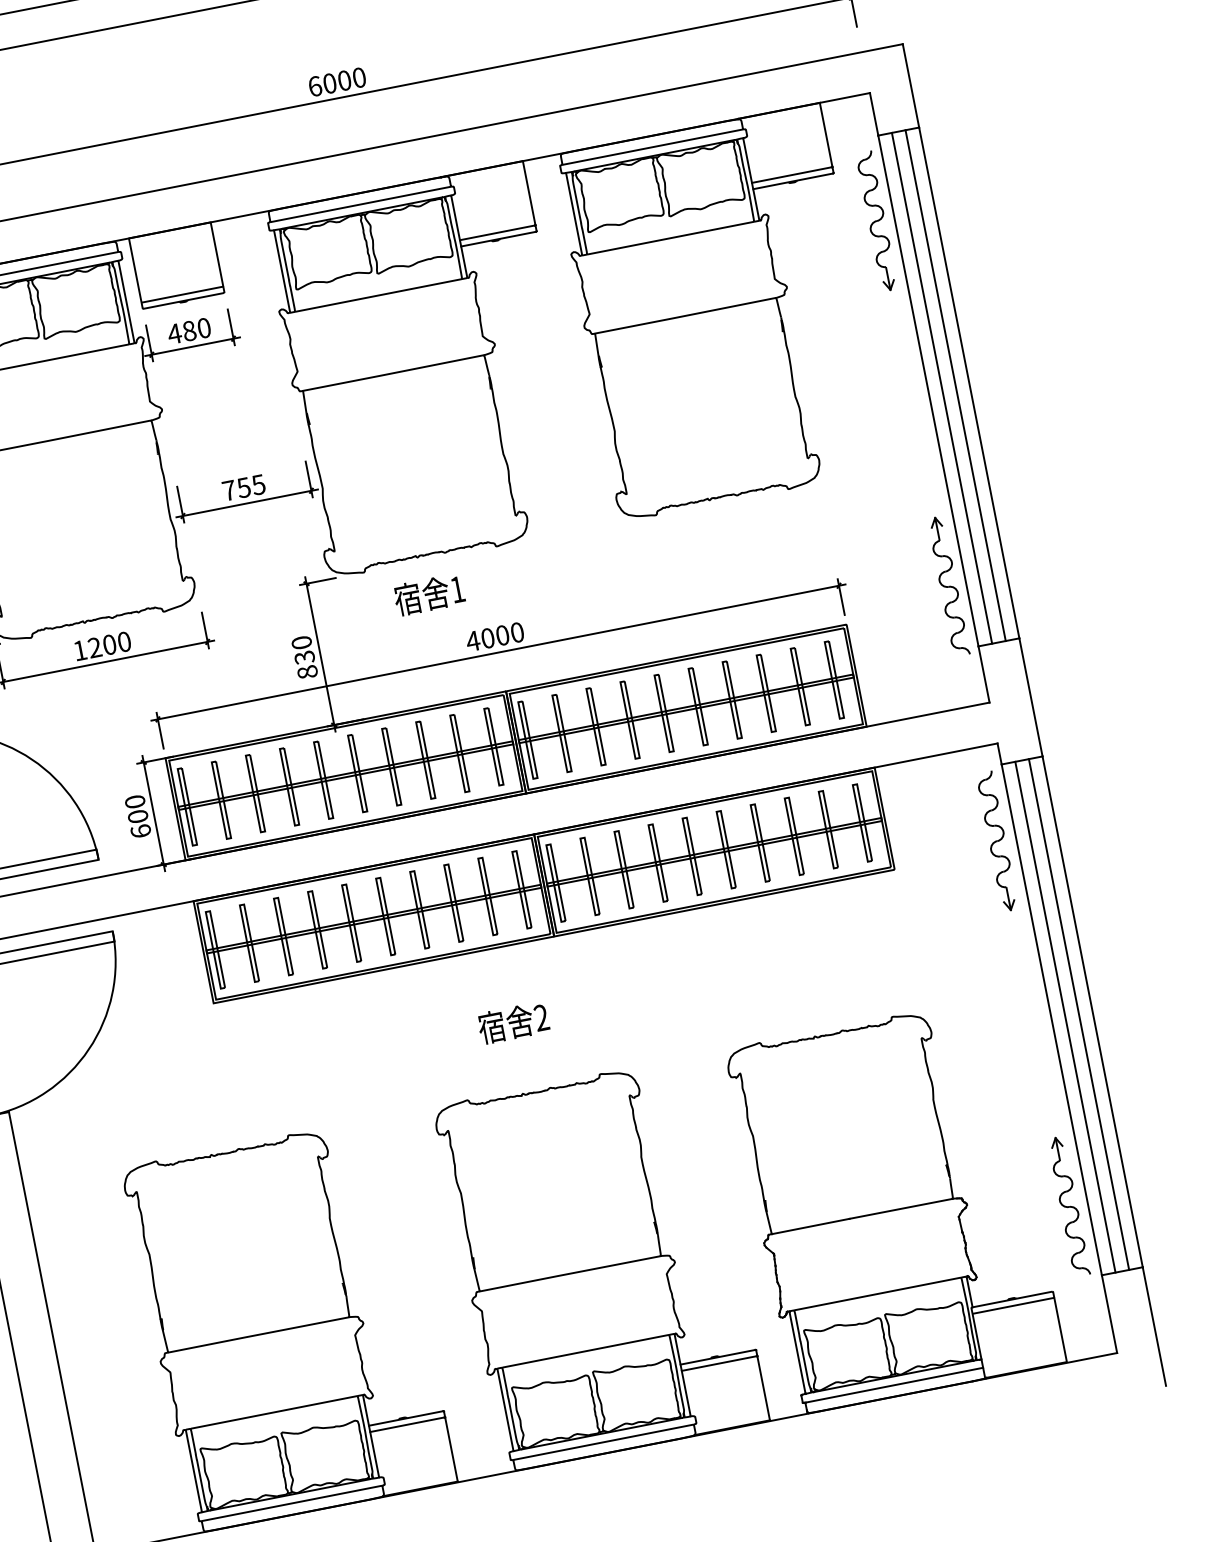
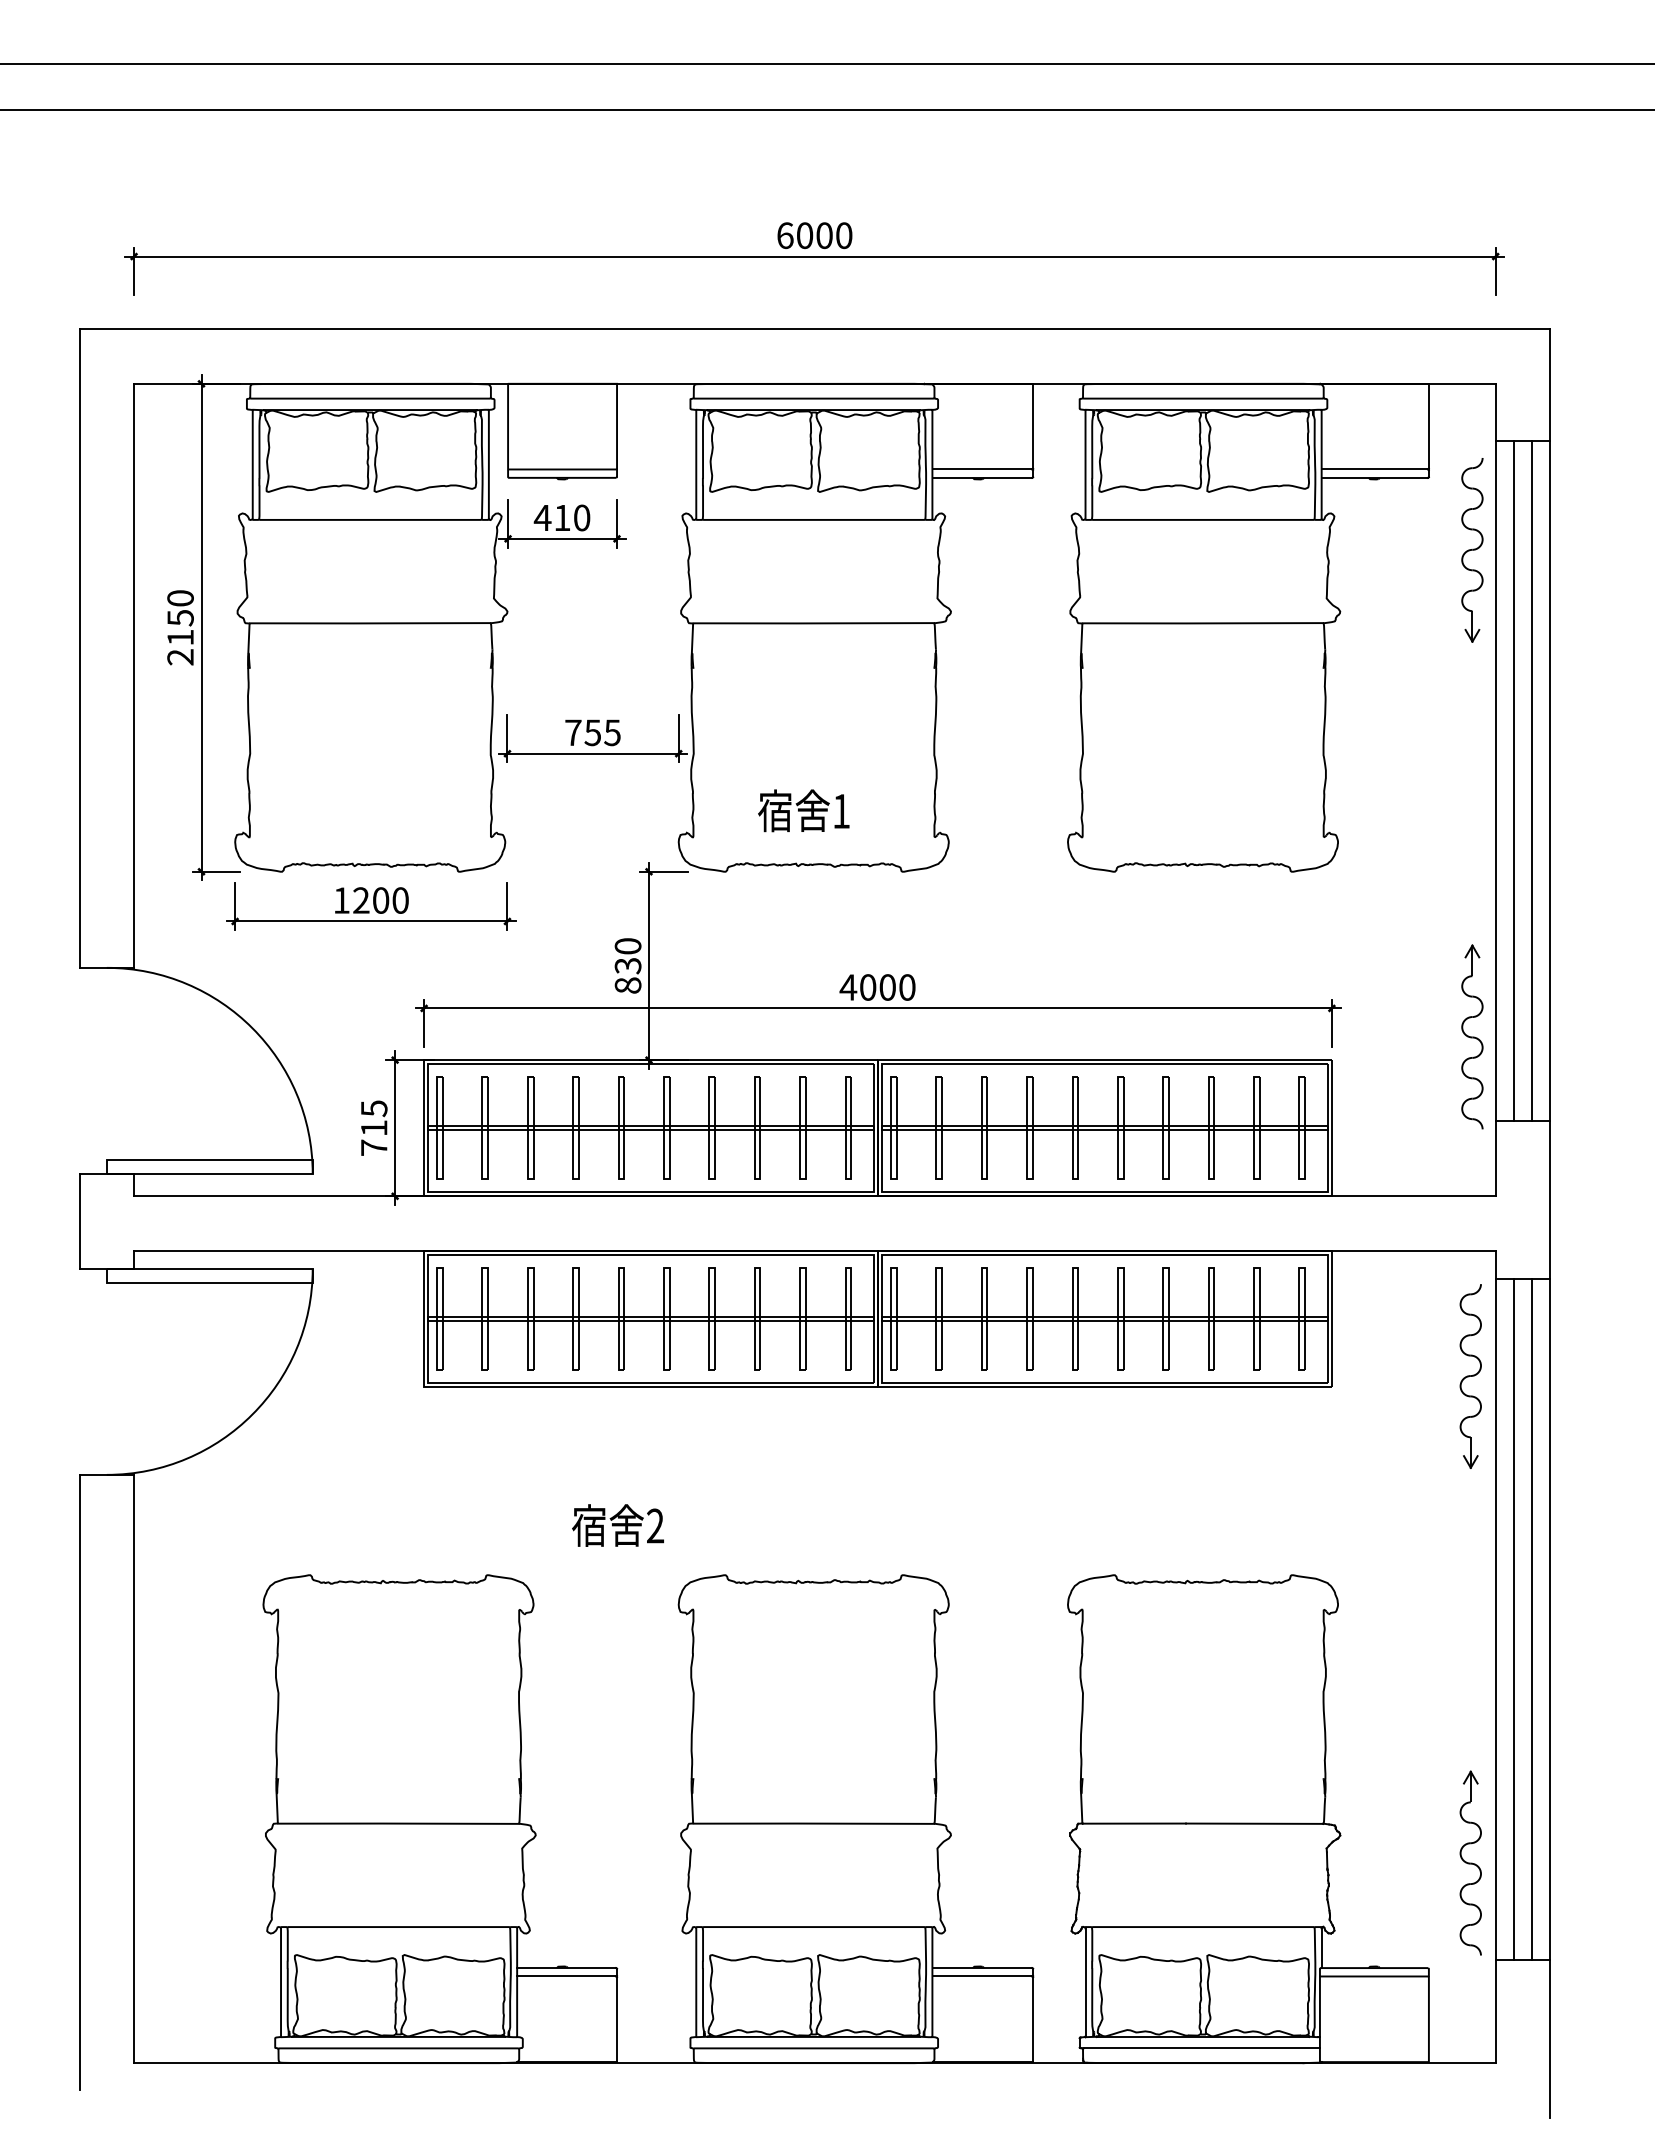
text: (189, 330) -> (562, 517), 480 -> 410
text: (429, 594) -> (803, 810), moved
text: (137, 816) -> (373, 1127), 600 -> 715
text: (513, 1023) -> (617, 1525), moved

